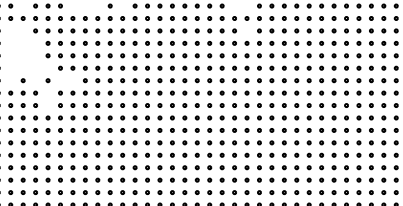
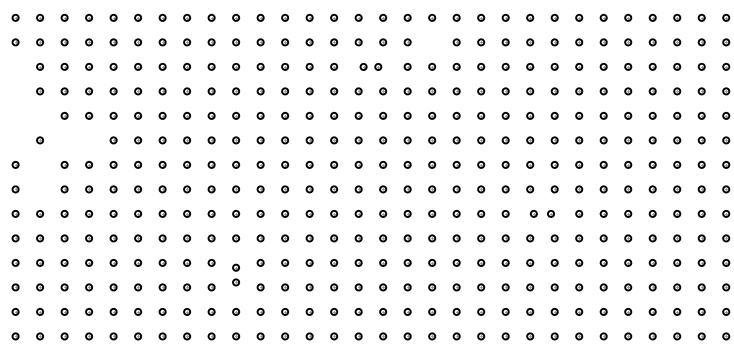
part: (215, 43) -> (370, 67), size x0.6
part: (302, 117) -> (541, 212), size x0.7
part: (147, 148) -> (236, 274), size x0.6

